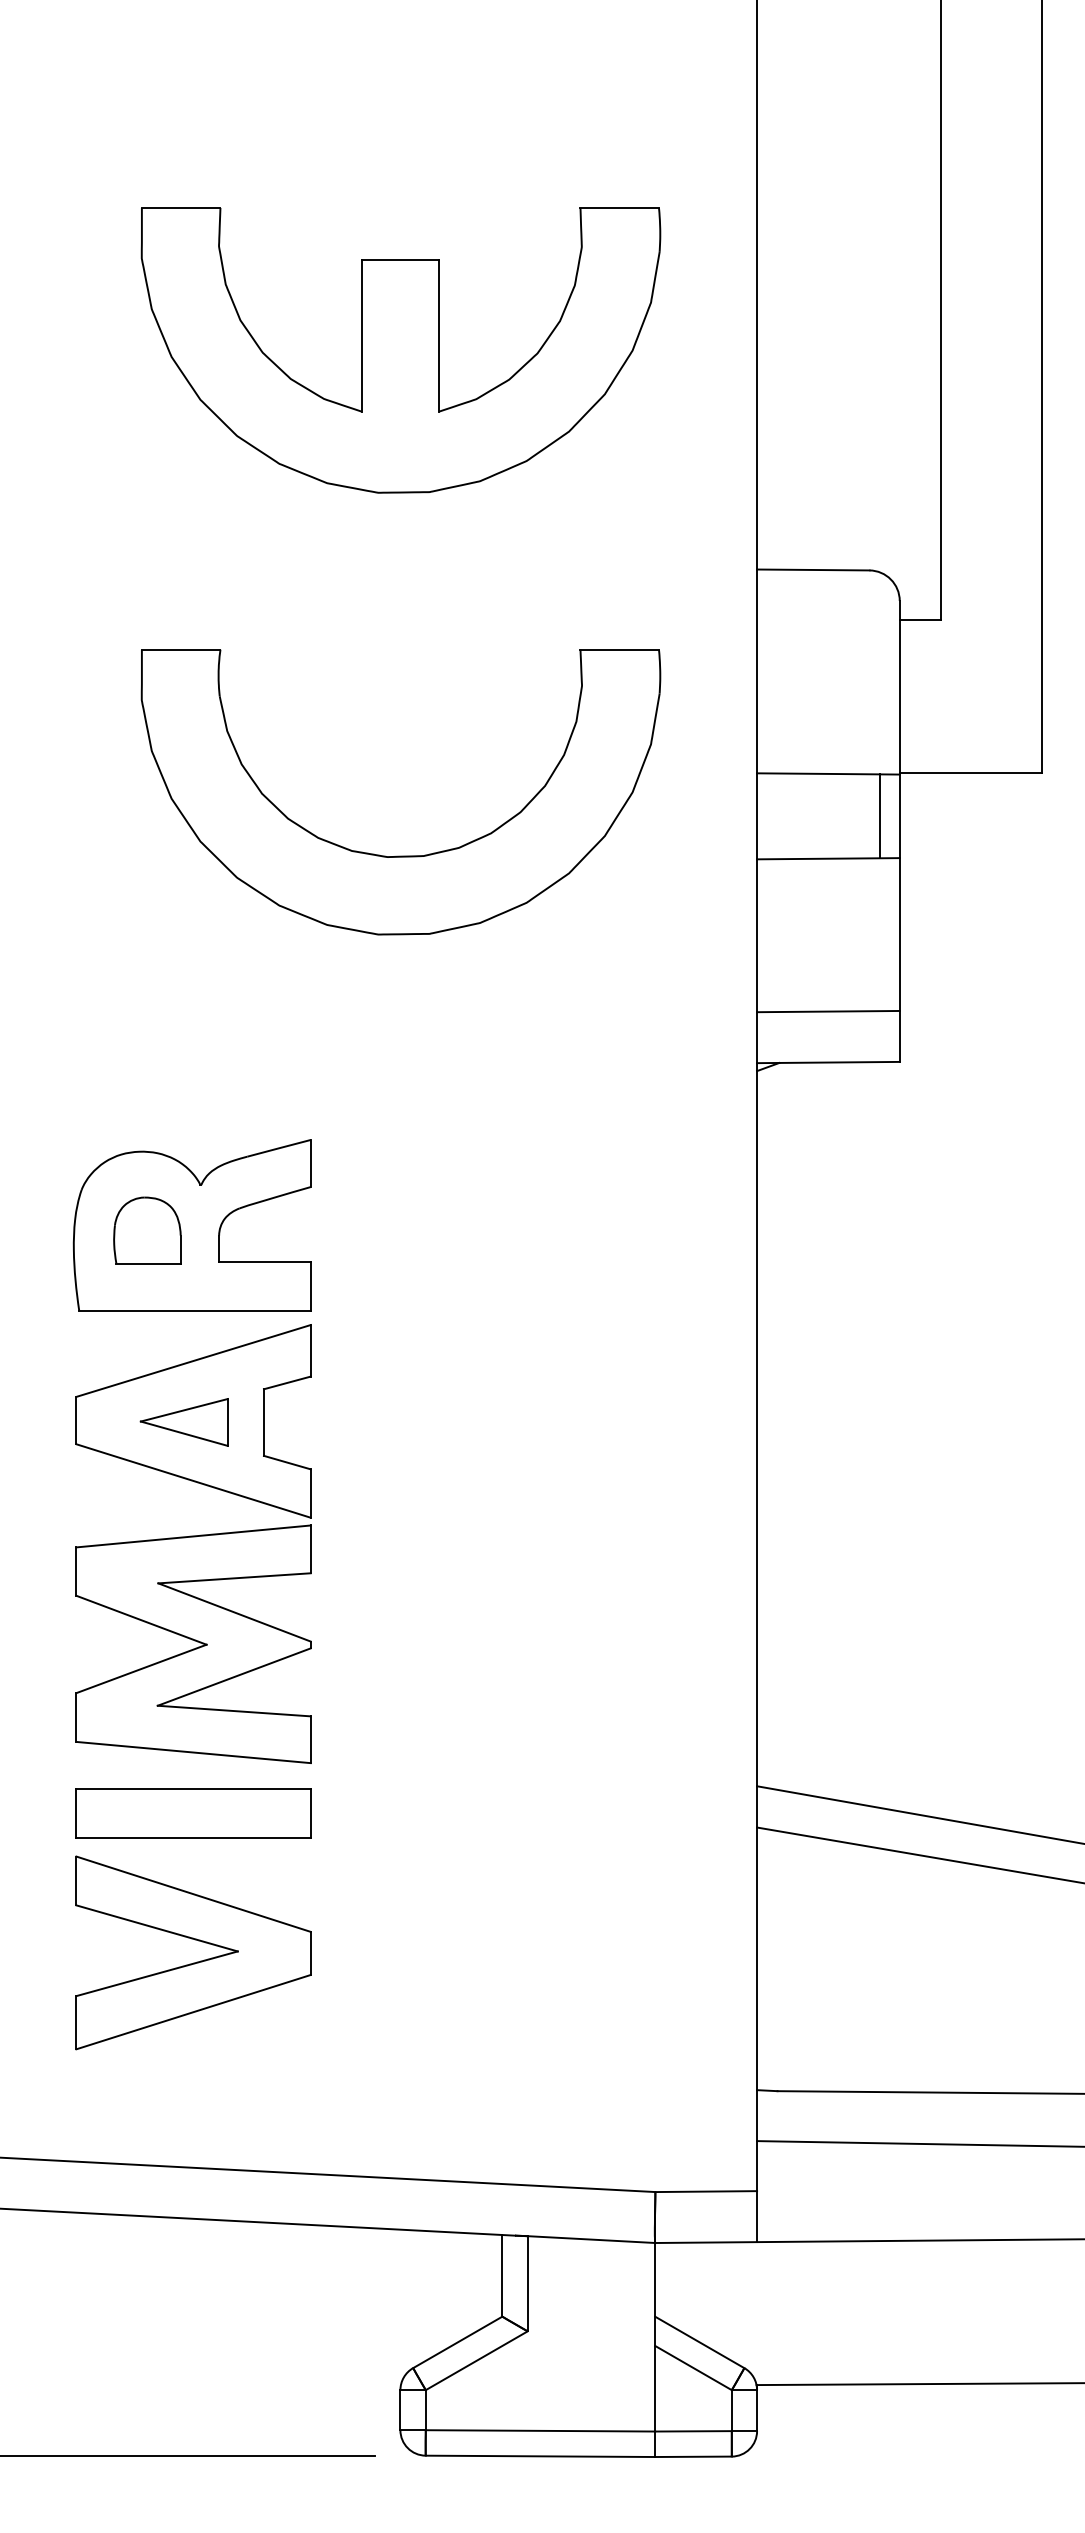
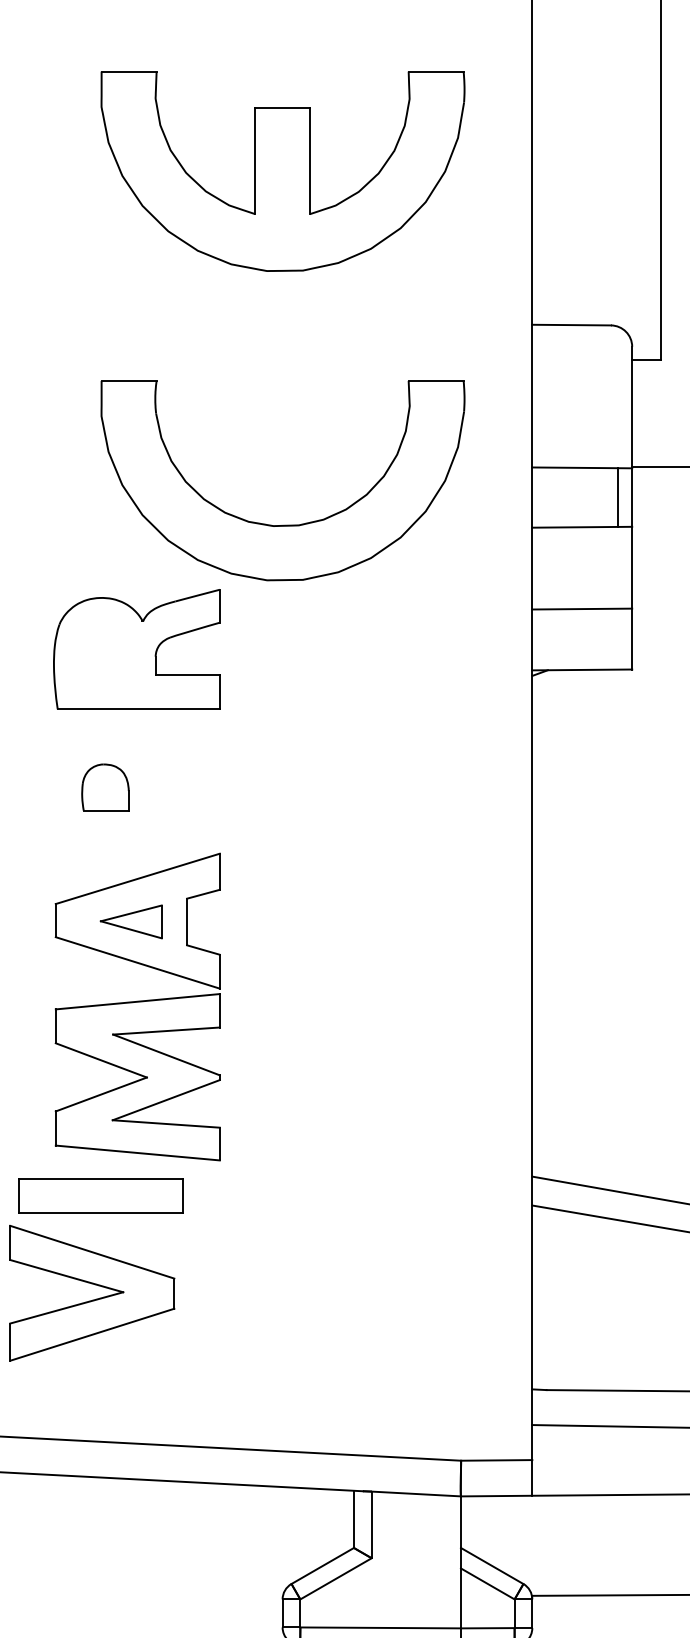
line: (828, 1011) -> (582, 609), moved
part: (191, 1225) -> (136, 649), moved
part: (193, 1813) -> (101, 1195), moved
part: (197, 1961) -> (95, 1299), moved

